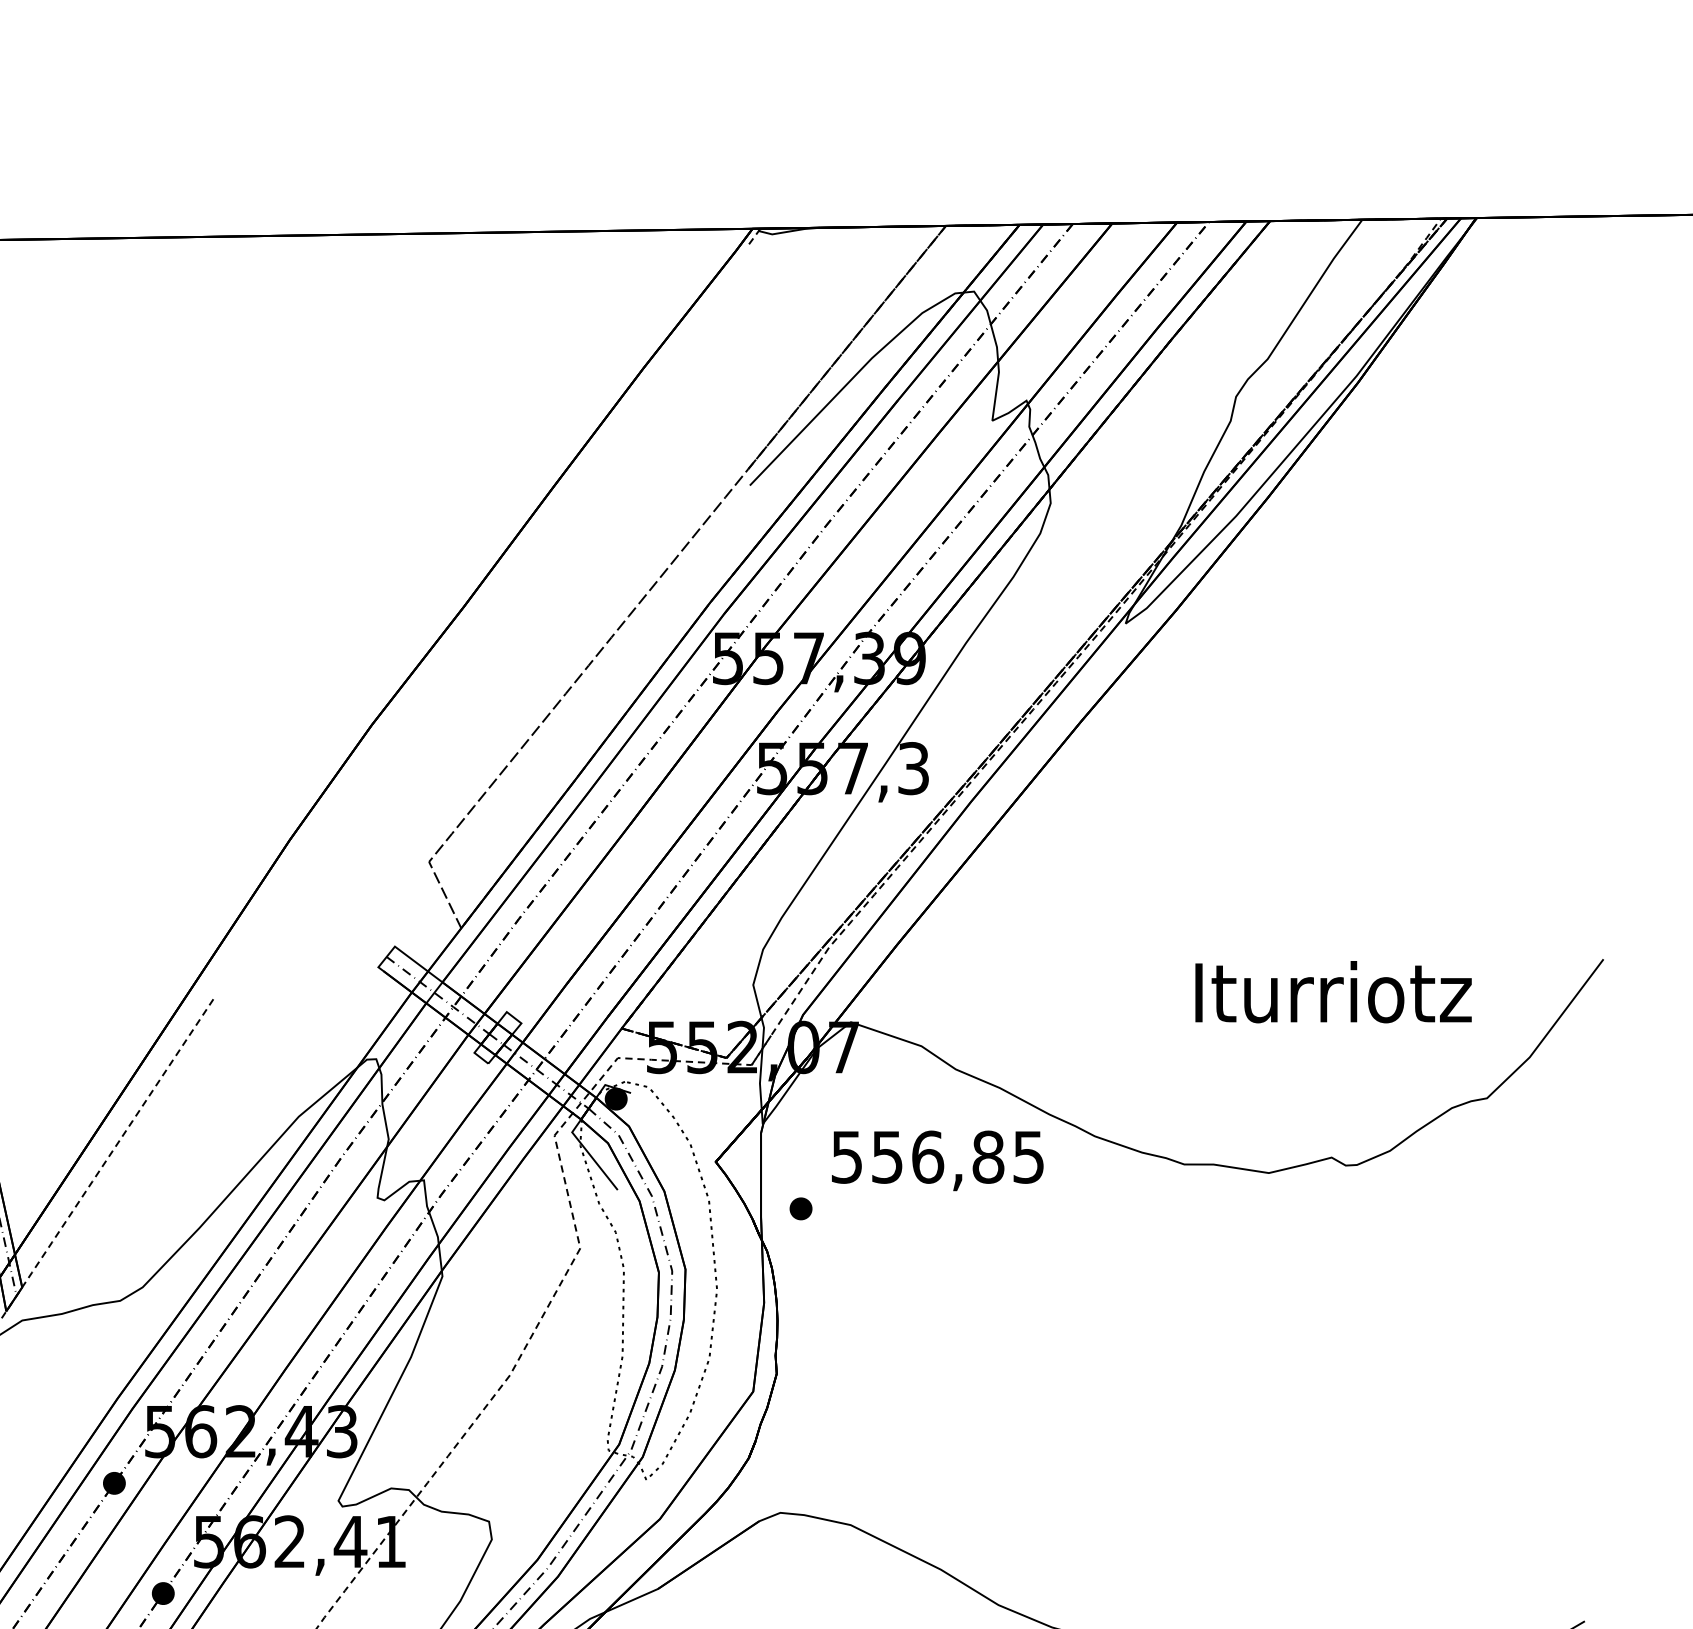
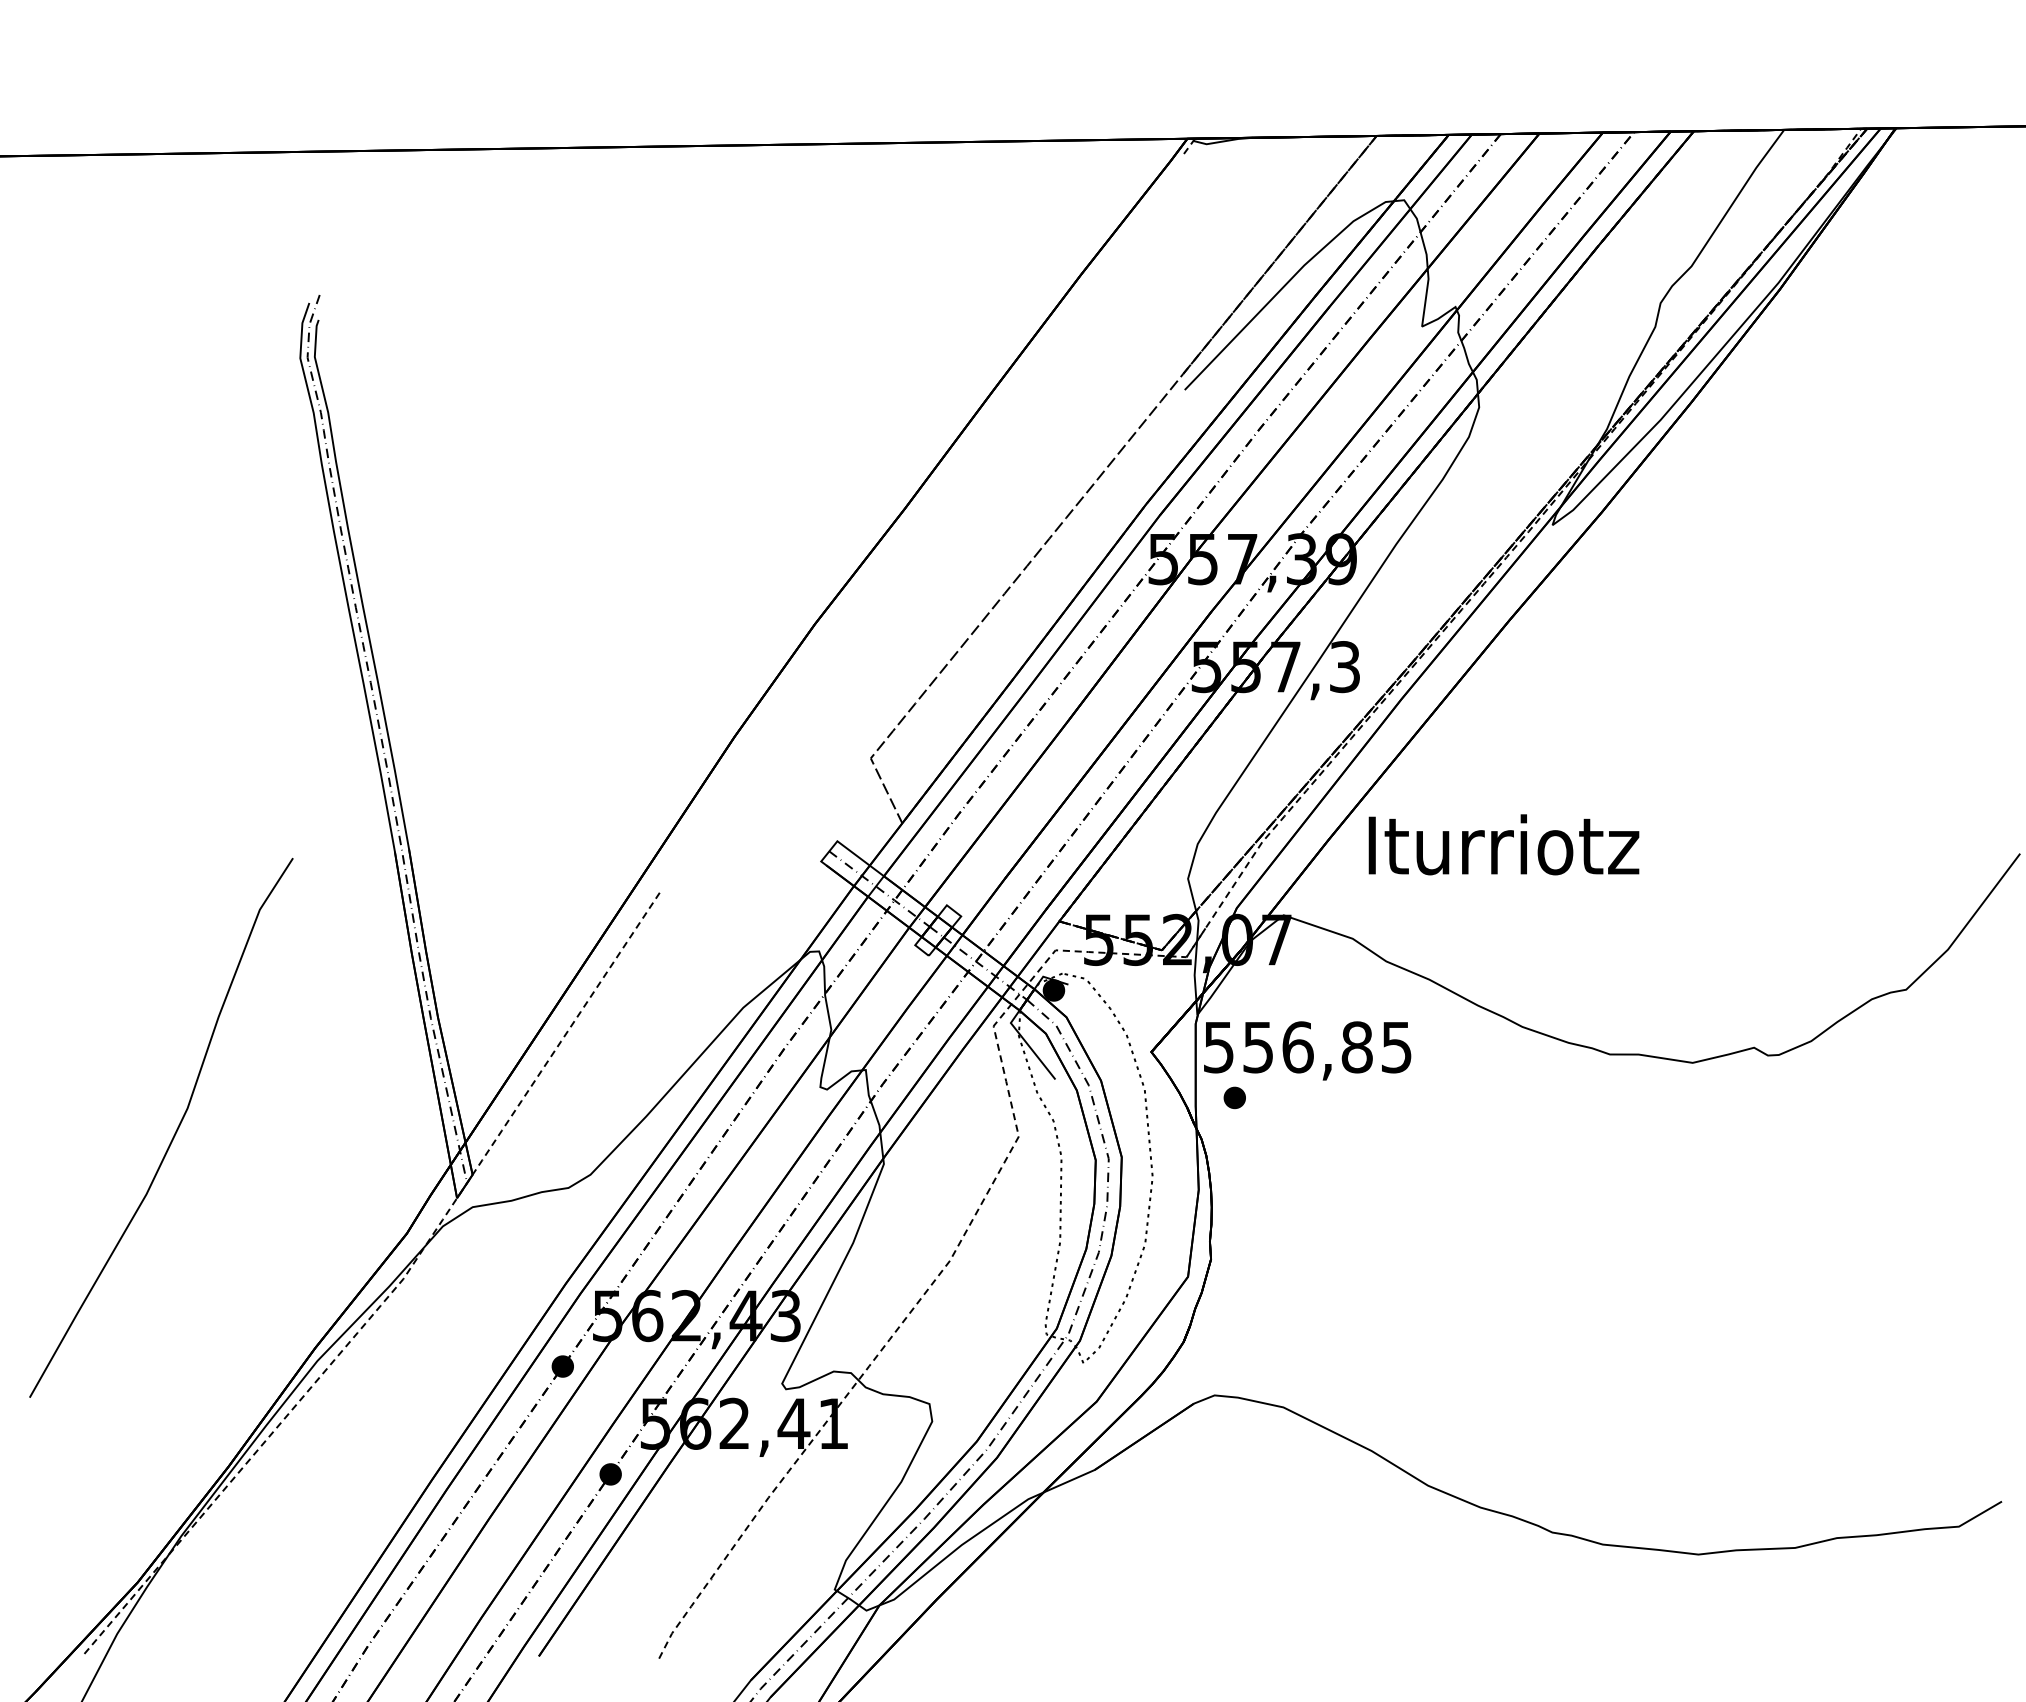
text: (1333, 991) -> (1503, 844), moved
text: (937, 1160) -> (1307, 1050), moved

